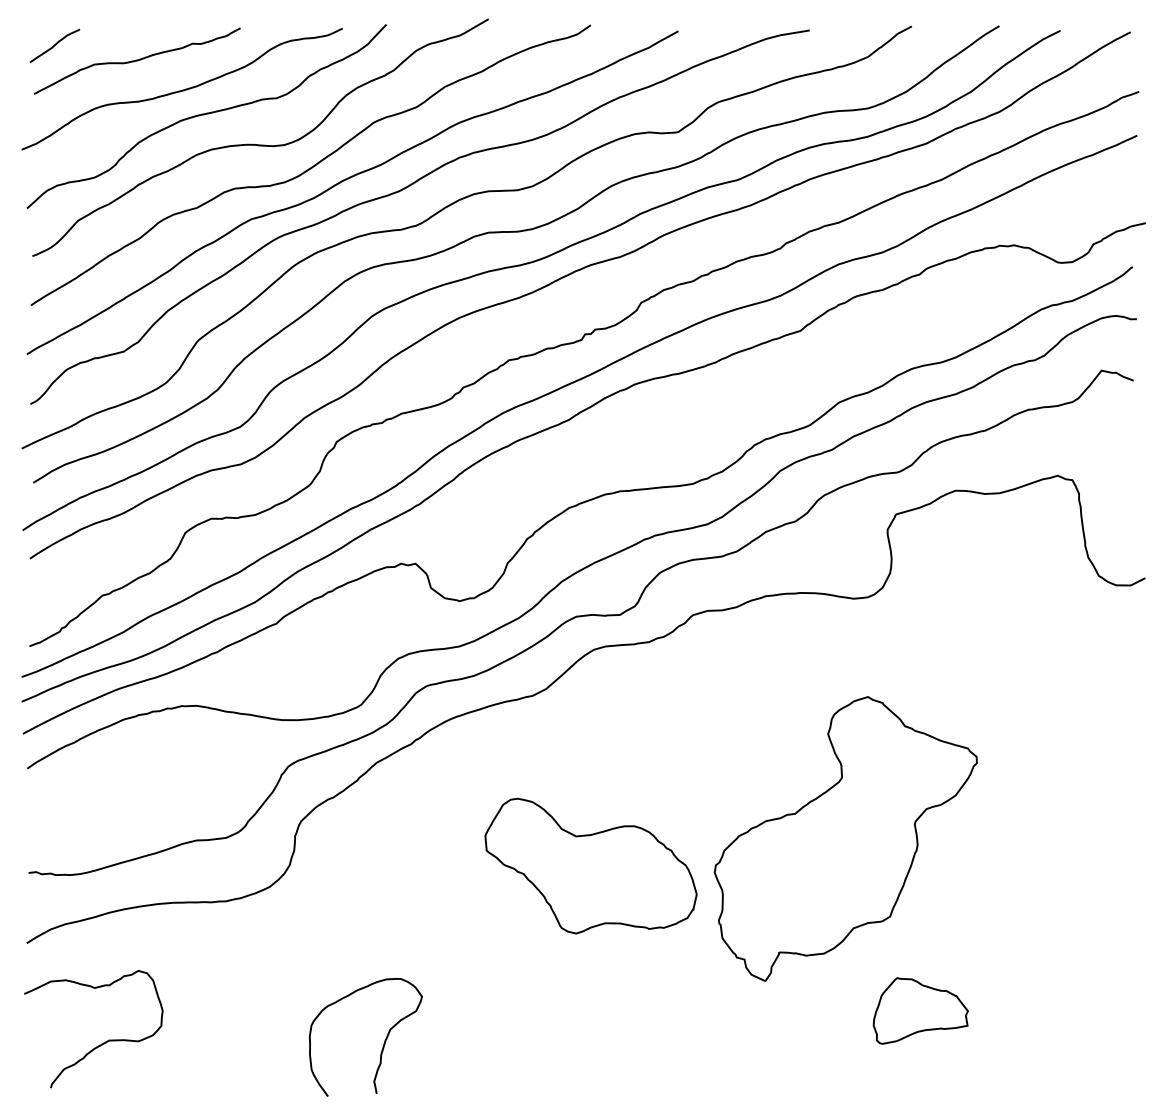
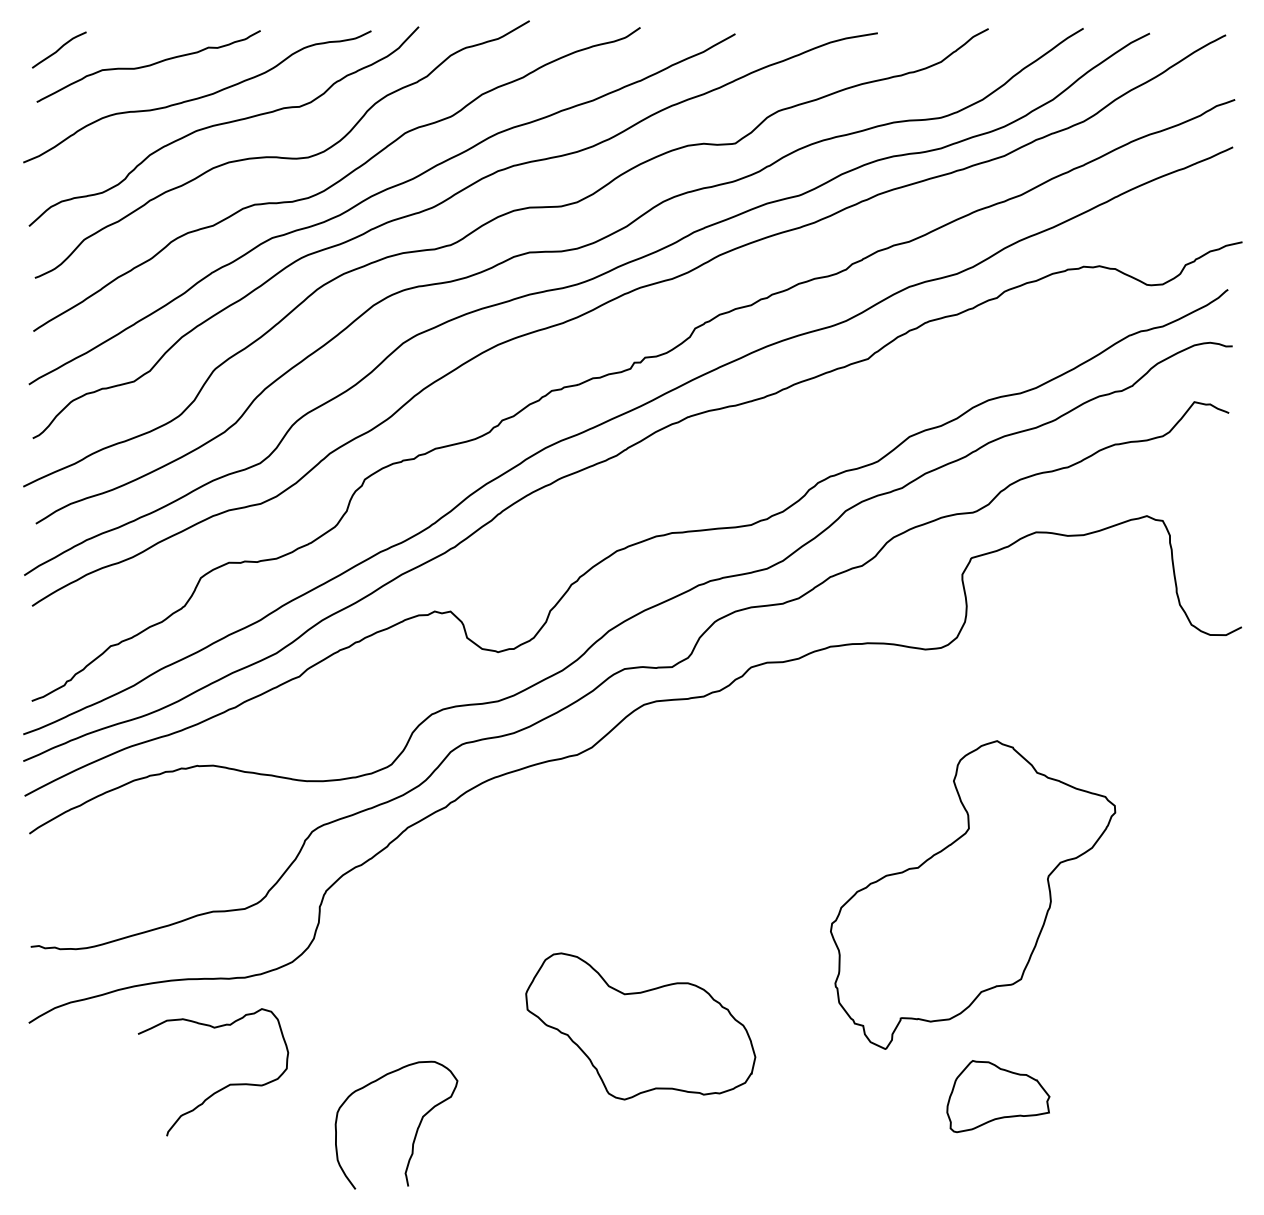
part: (846, 838) -> (973, 894), moved
part: (590, 866) -> (640, 1026), moved
curve: (102, 1043) -> (222, 1087), moved

